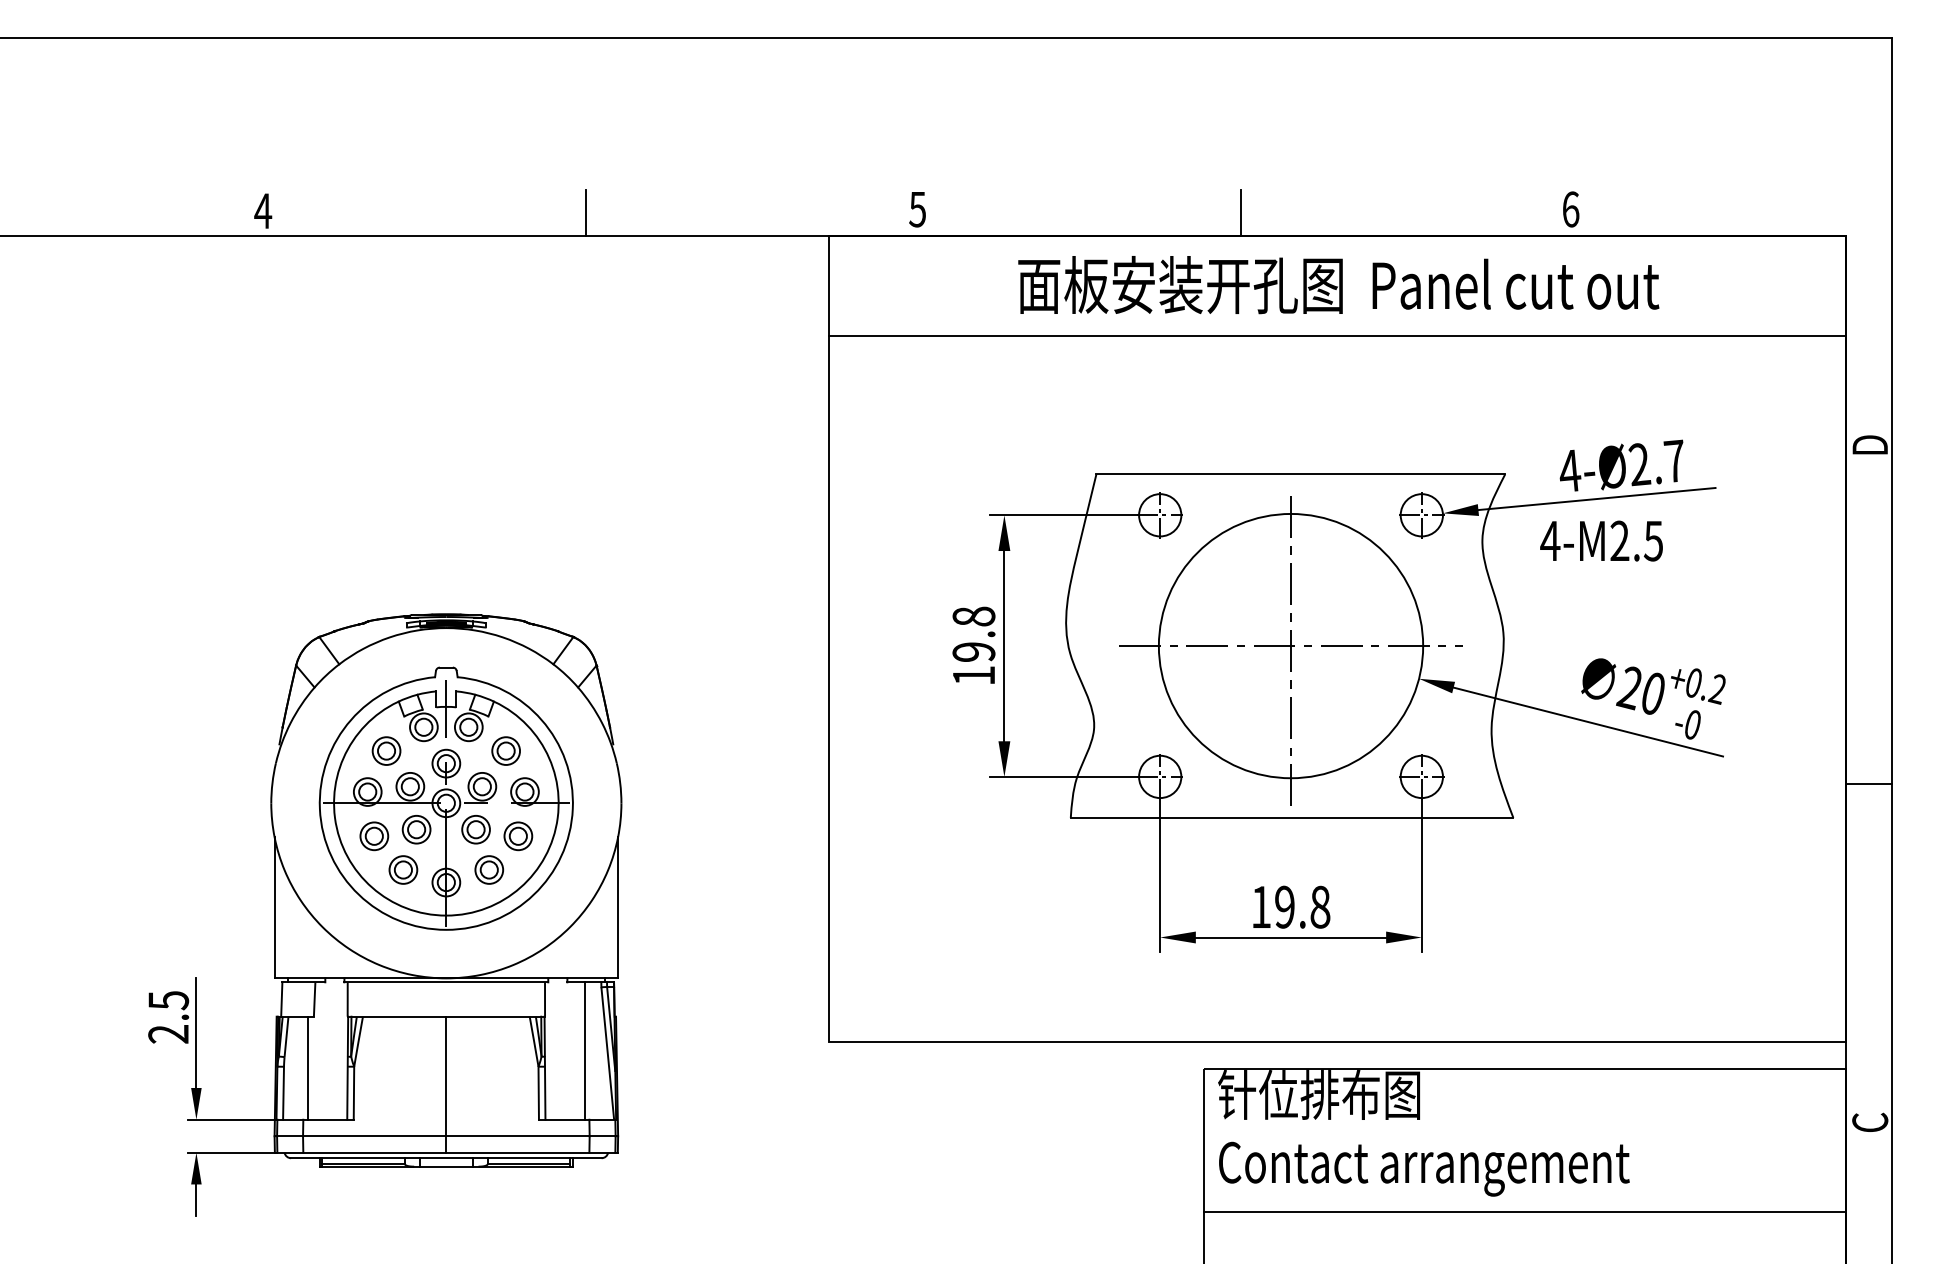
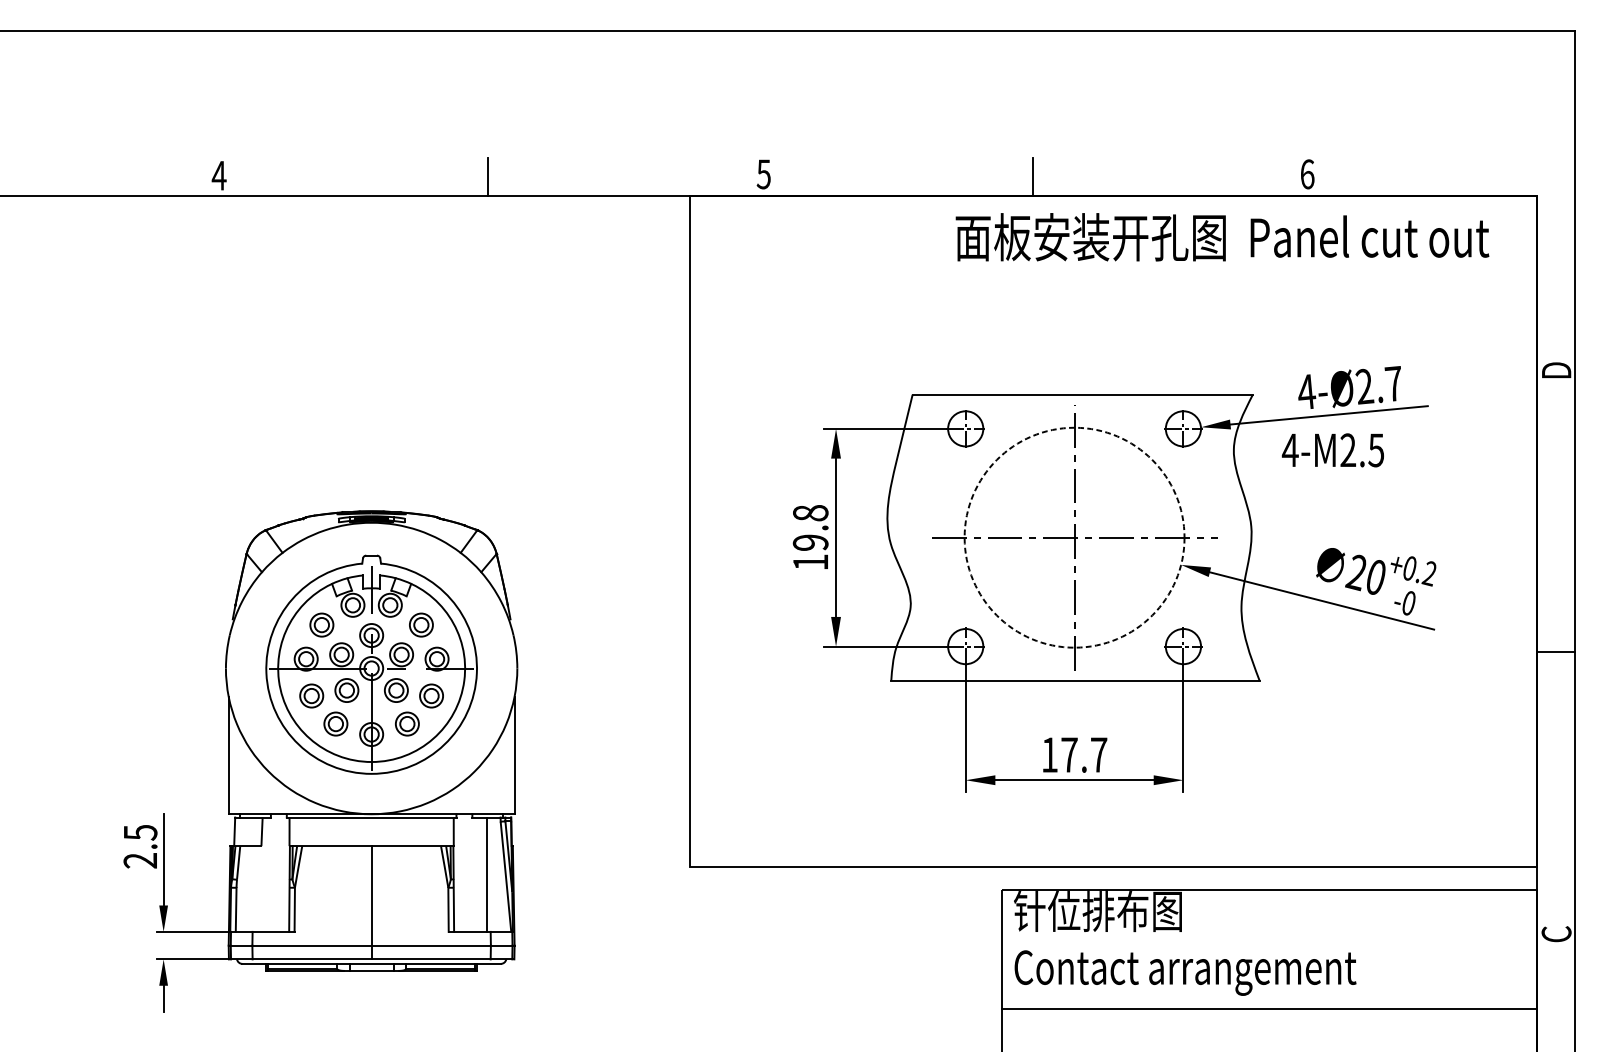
text: (1338, 285) -> (1222, 237), moved
line: (1337, 335) -> (1113, 279), removed
circle: (1290, 645) -> (1074, 537), solid -> dashed
text: (1302, 906) -> (1084, 754), 19.8 -> 17.7
line: (307, 1067) -> (256, 888), removed

